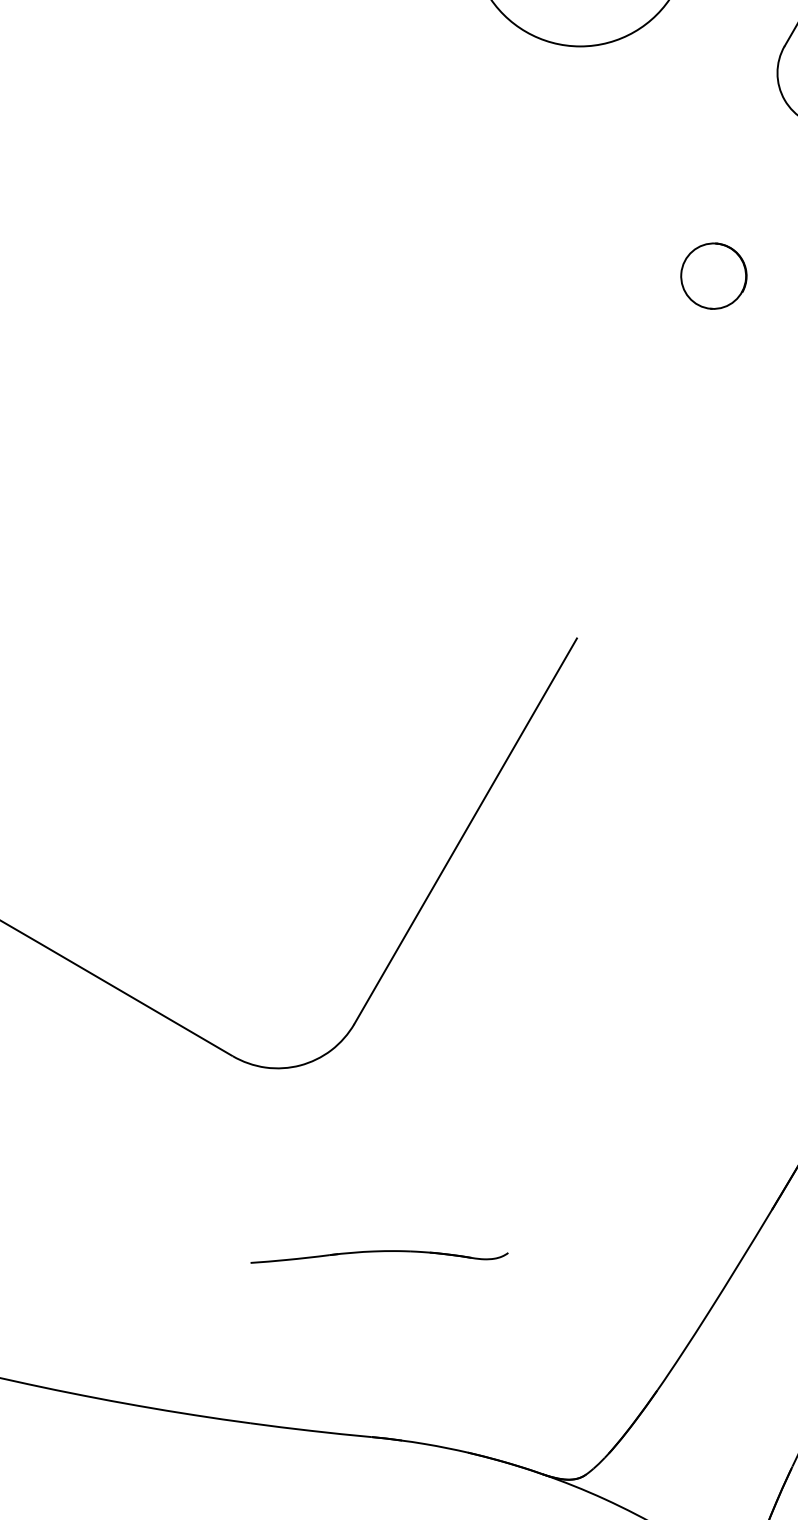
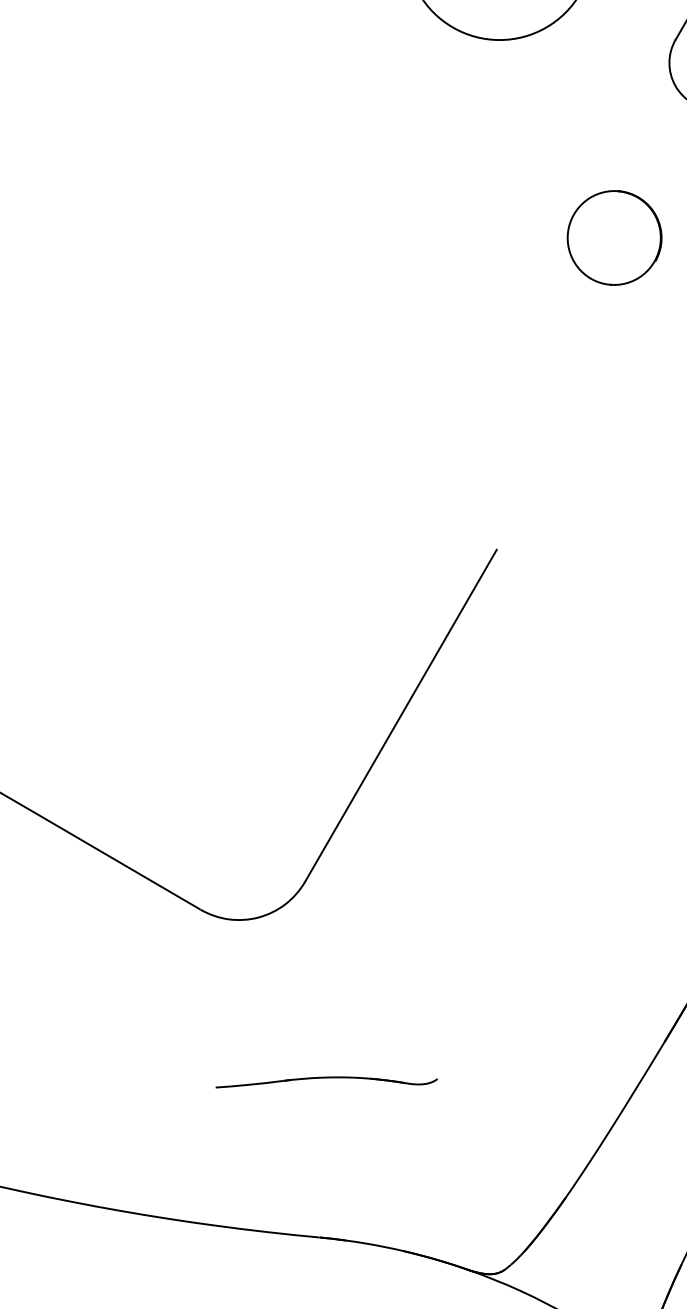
part: (713, 275) -> (614, 237), size x1.67

